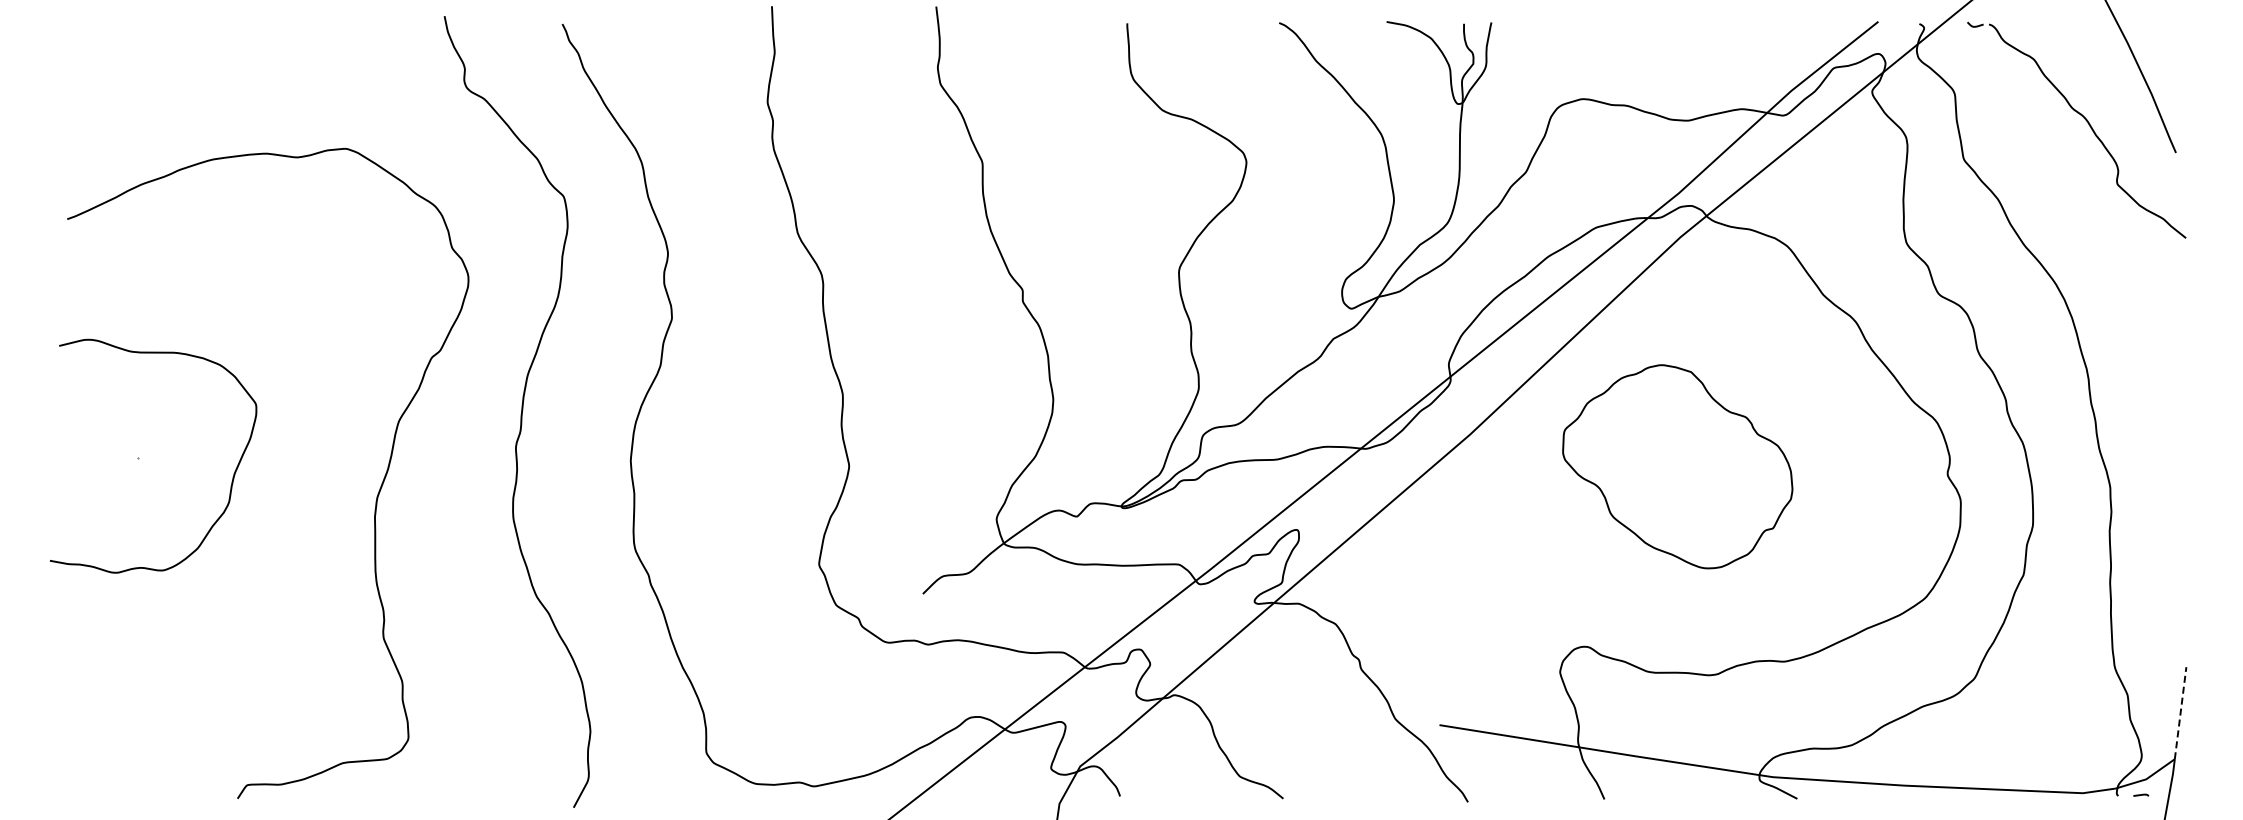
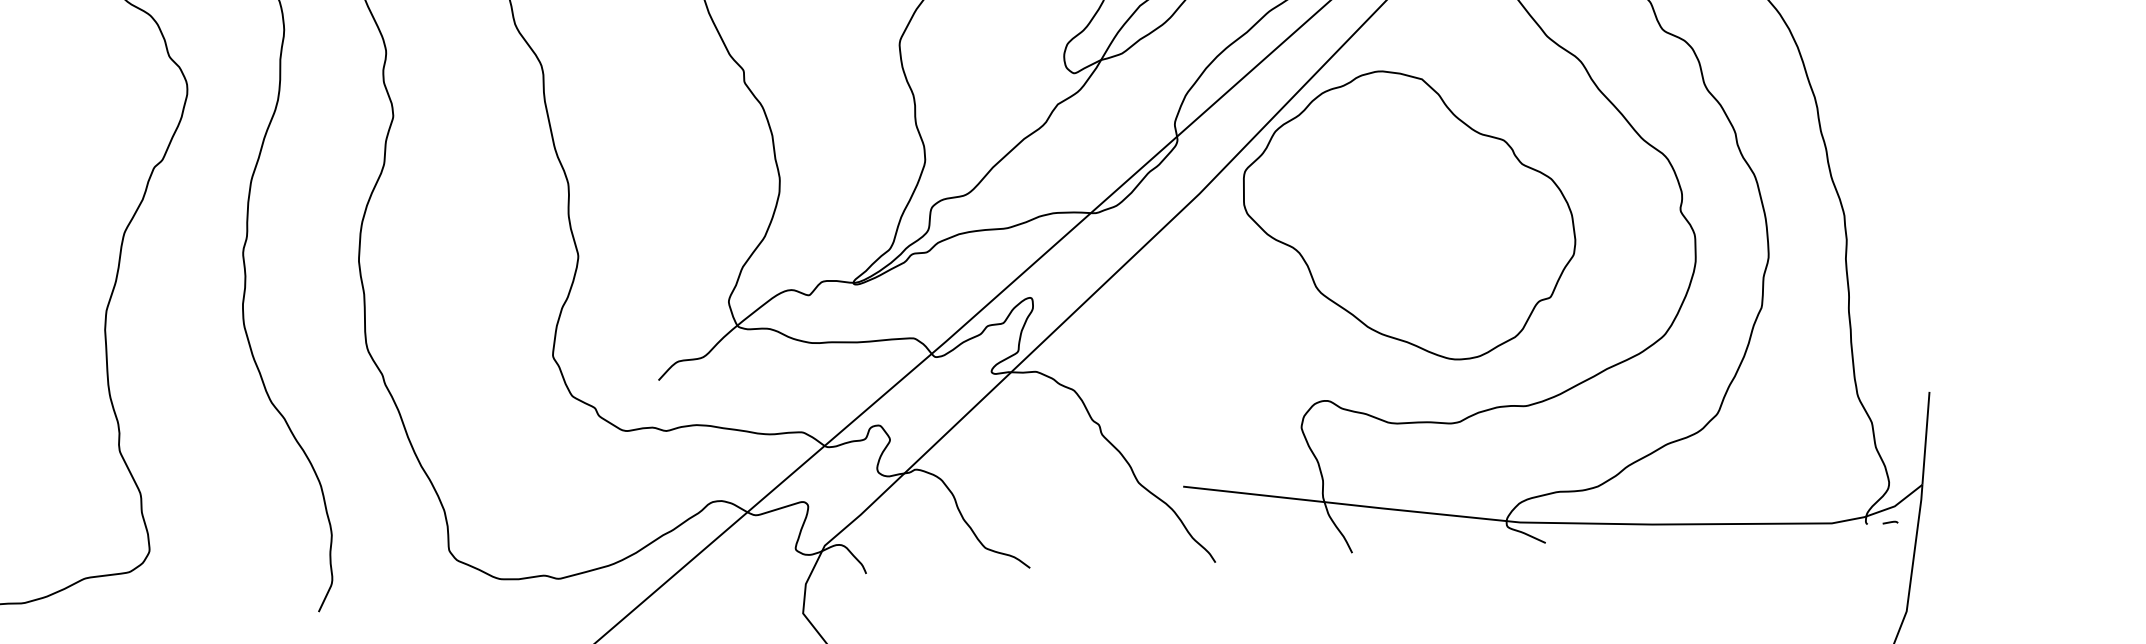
part: (1677, 466) -> (1409, 215), size x1.43
line: (2180, 712) -> (1925, 437), dashed -> solid

